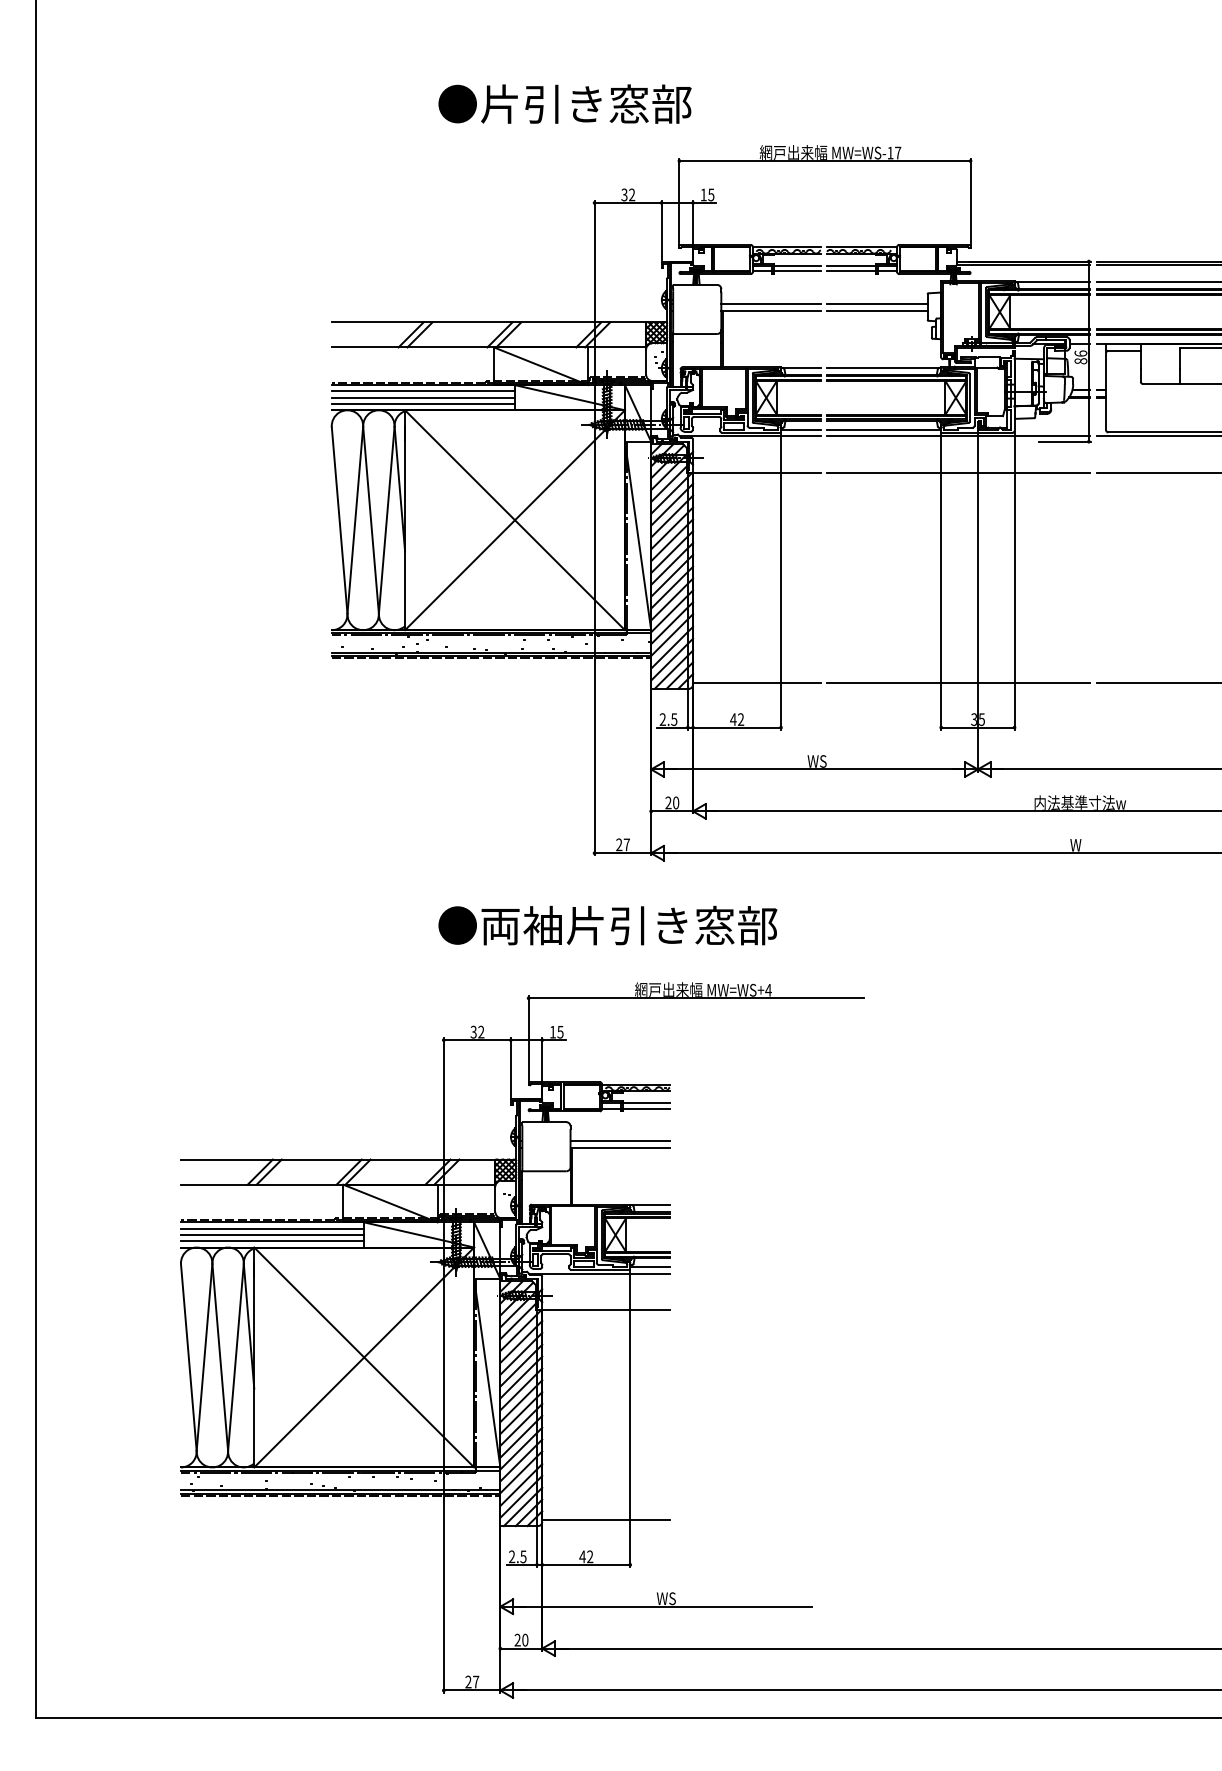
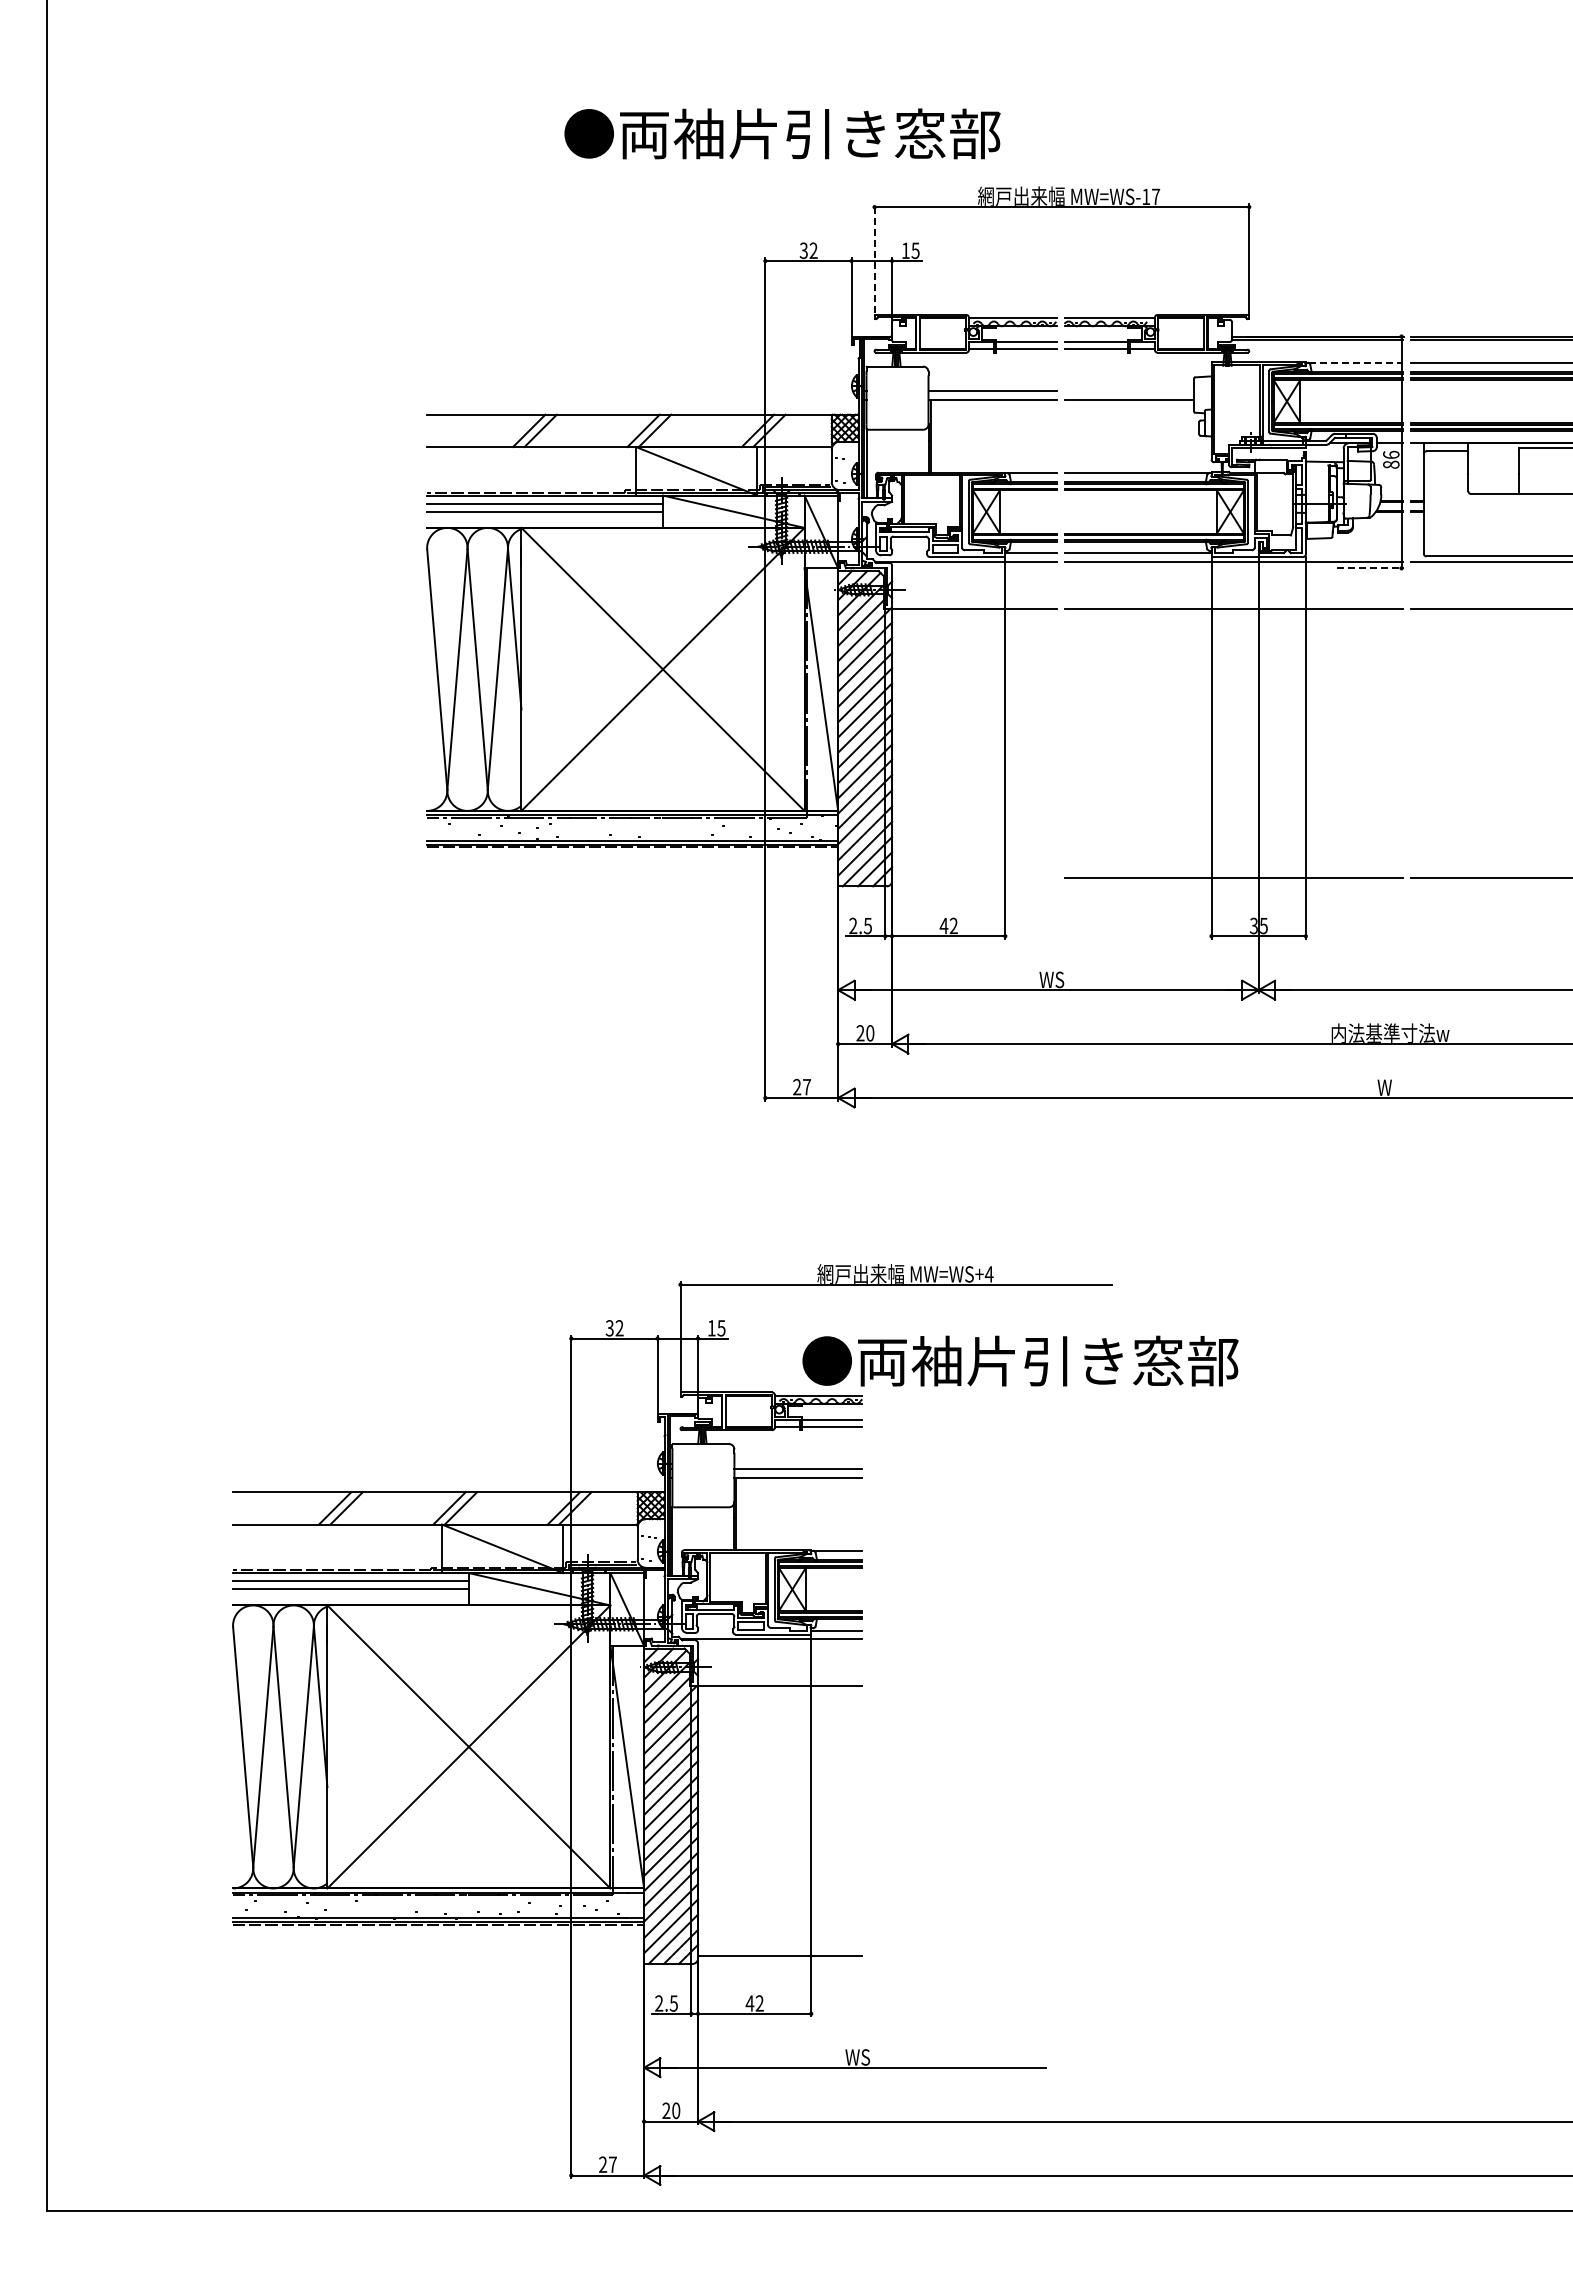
text: (628, 103) -> (809, 133), ●片引き窓部 -> ●両袖片引き窓部
line: (679, 200) -> (874, 258), solid -> dashed
line: (1053, 281) -> (1356, 362), solid -> dashed
line: (877, 304) -> (1129, 391), removed
line: (422, 403) -> (544, 519), removed
line: (1065, 441) -> (1371, 568), solid -> dashed
line: (757, 682) -> (974, 878), removed
text: (607, 925) -> (1020, 1360), moved
line: (272, 1241) -> (350, 1597), removed

